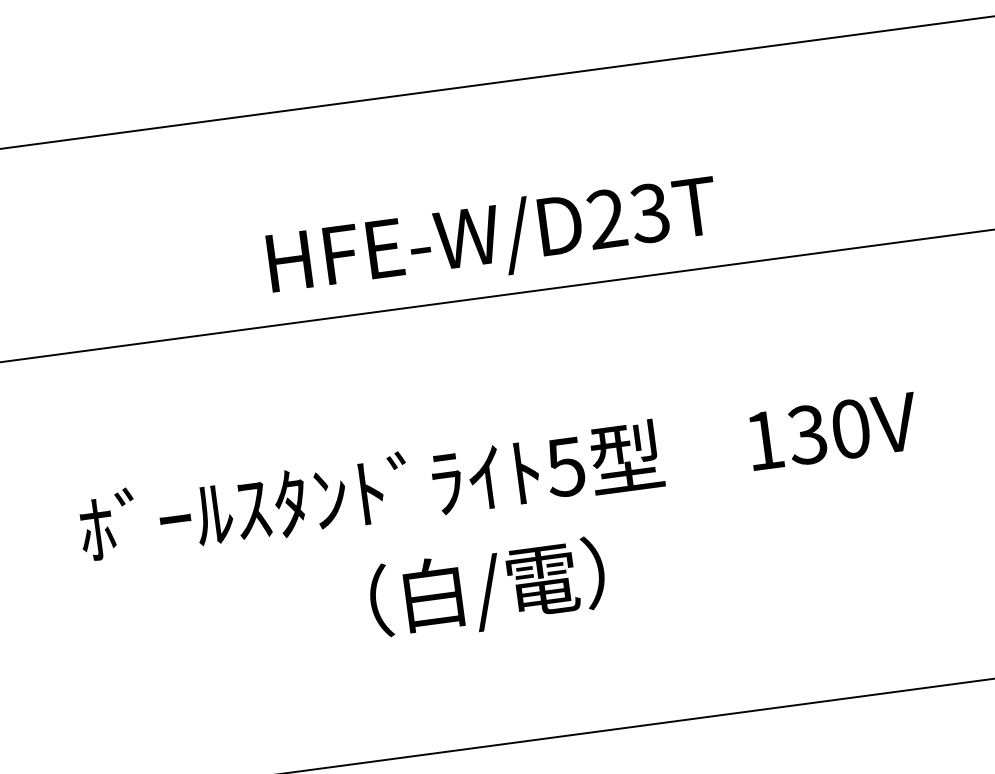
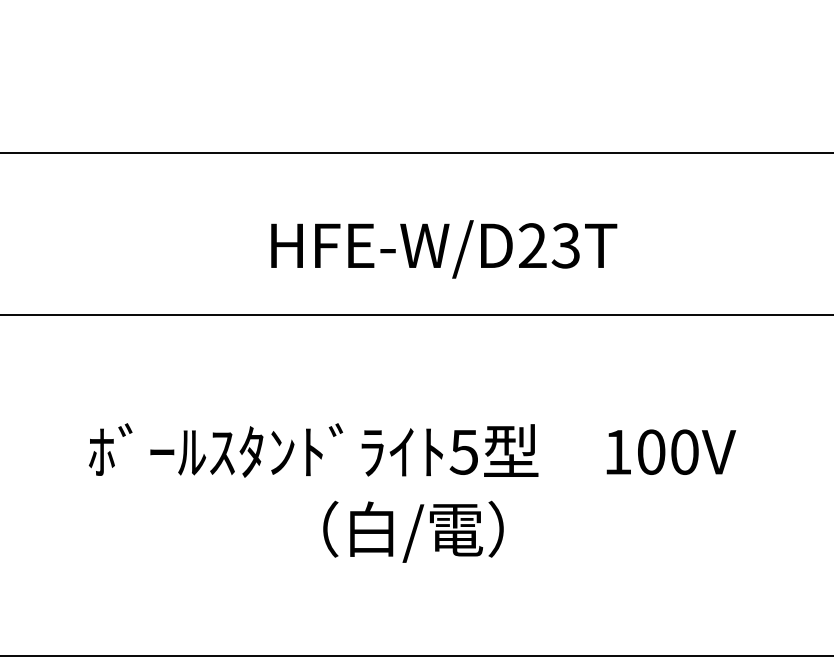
text: (493, 238) -> (444, 249), moved
text: (807, 433) -> (651, 451), 130V -> 100V
text: (487, 589) -> (413, 531), moved

